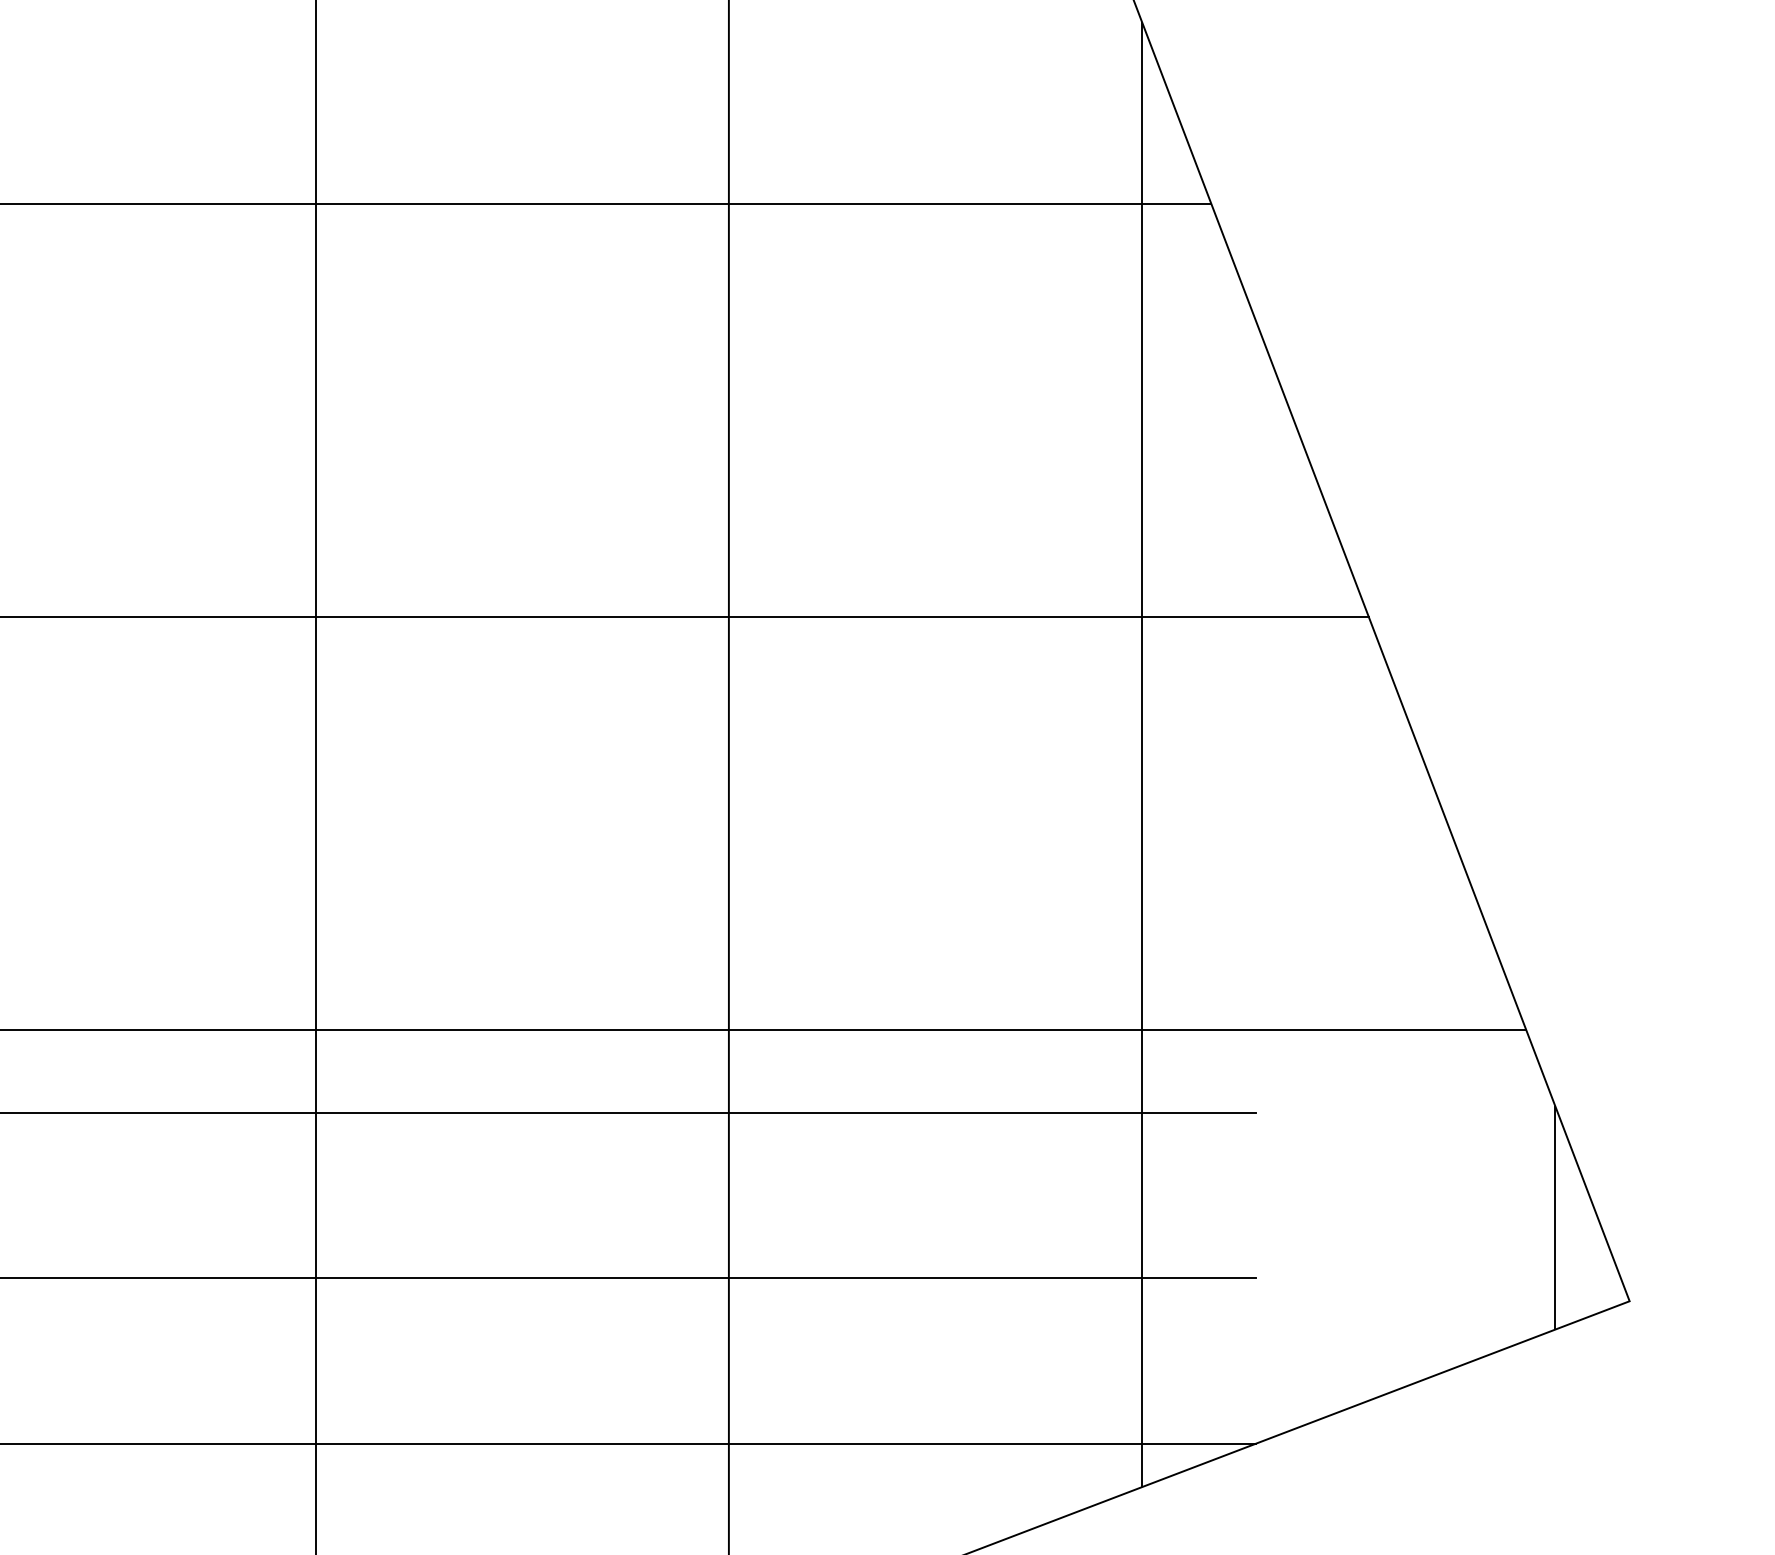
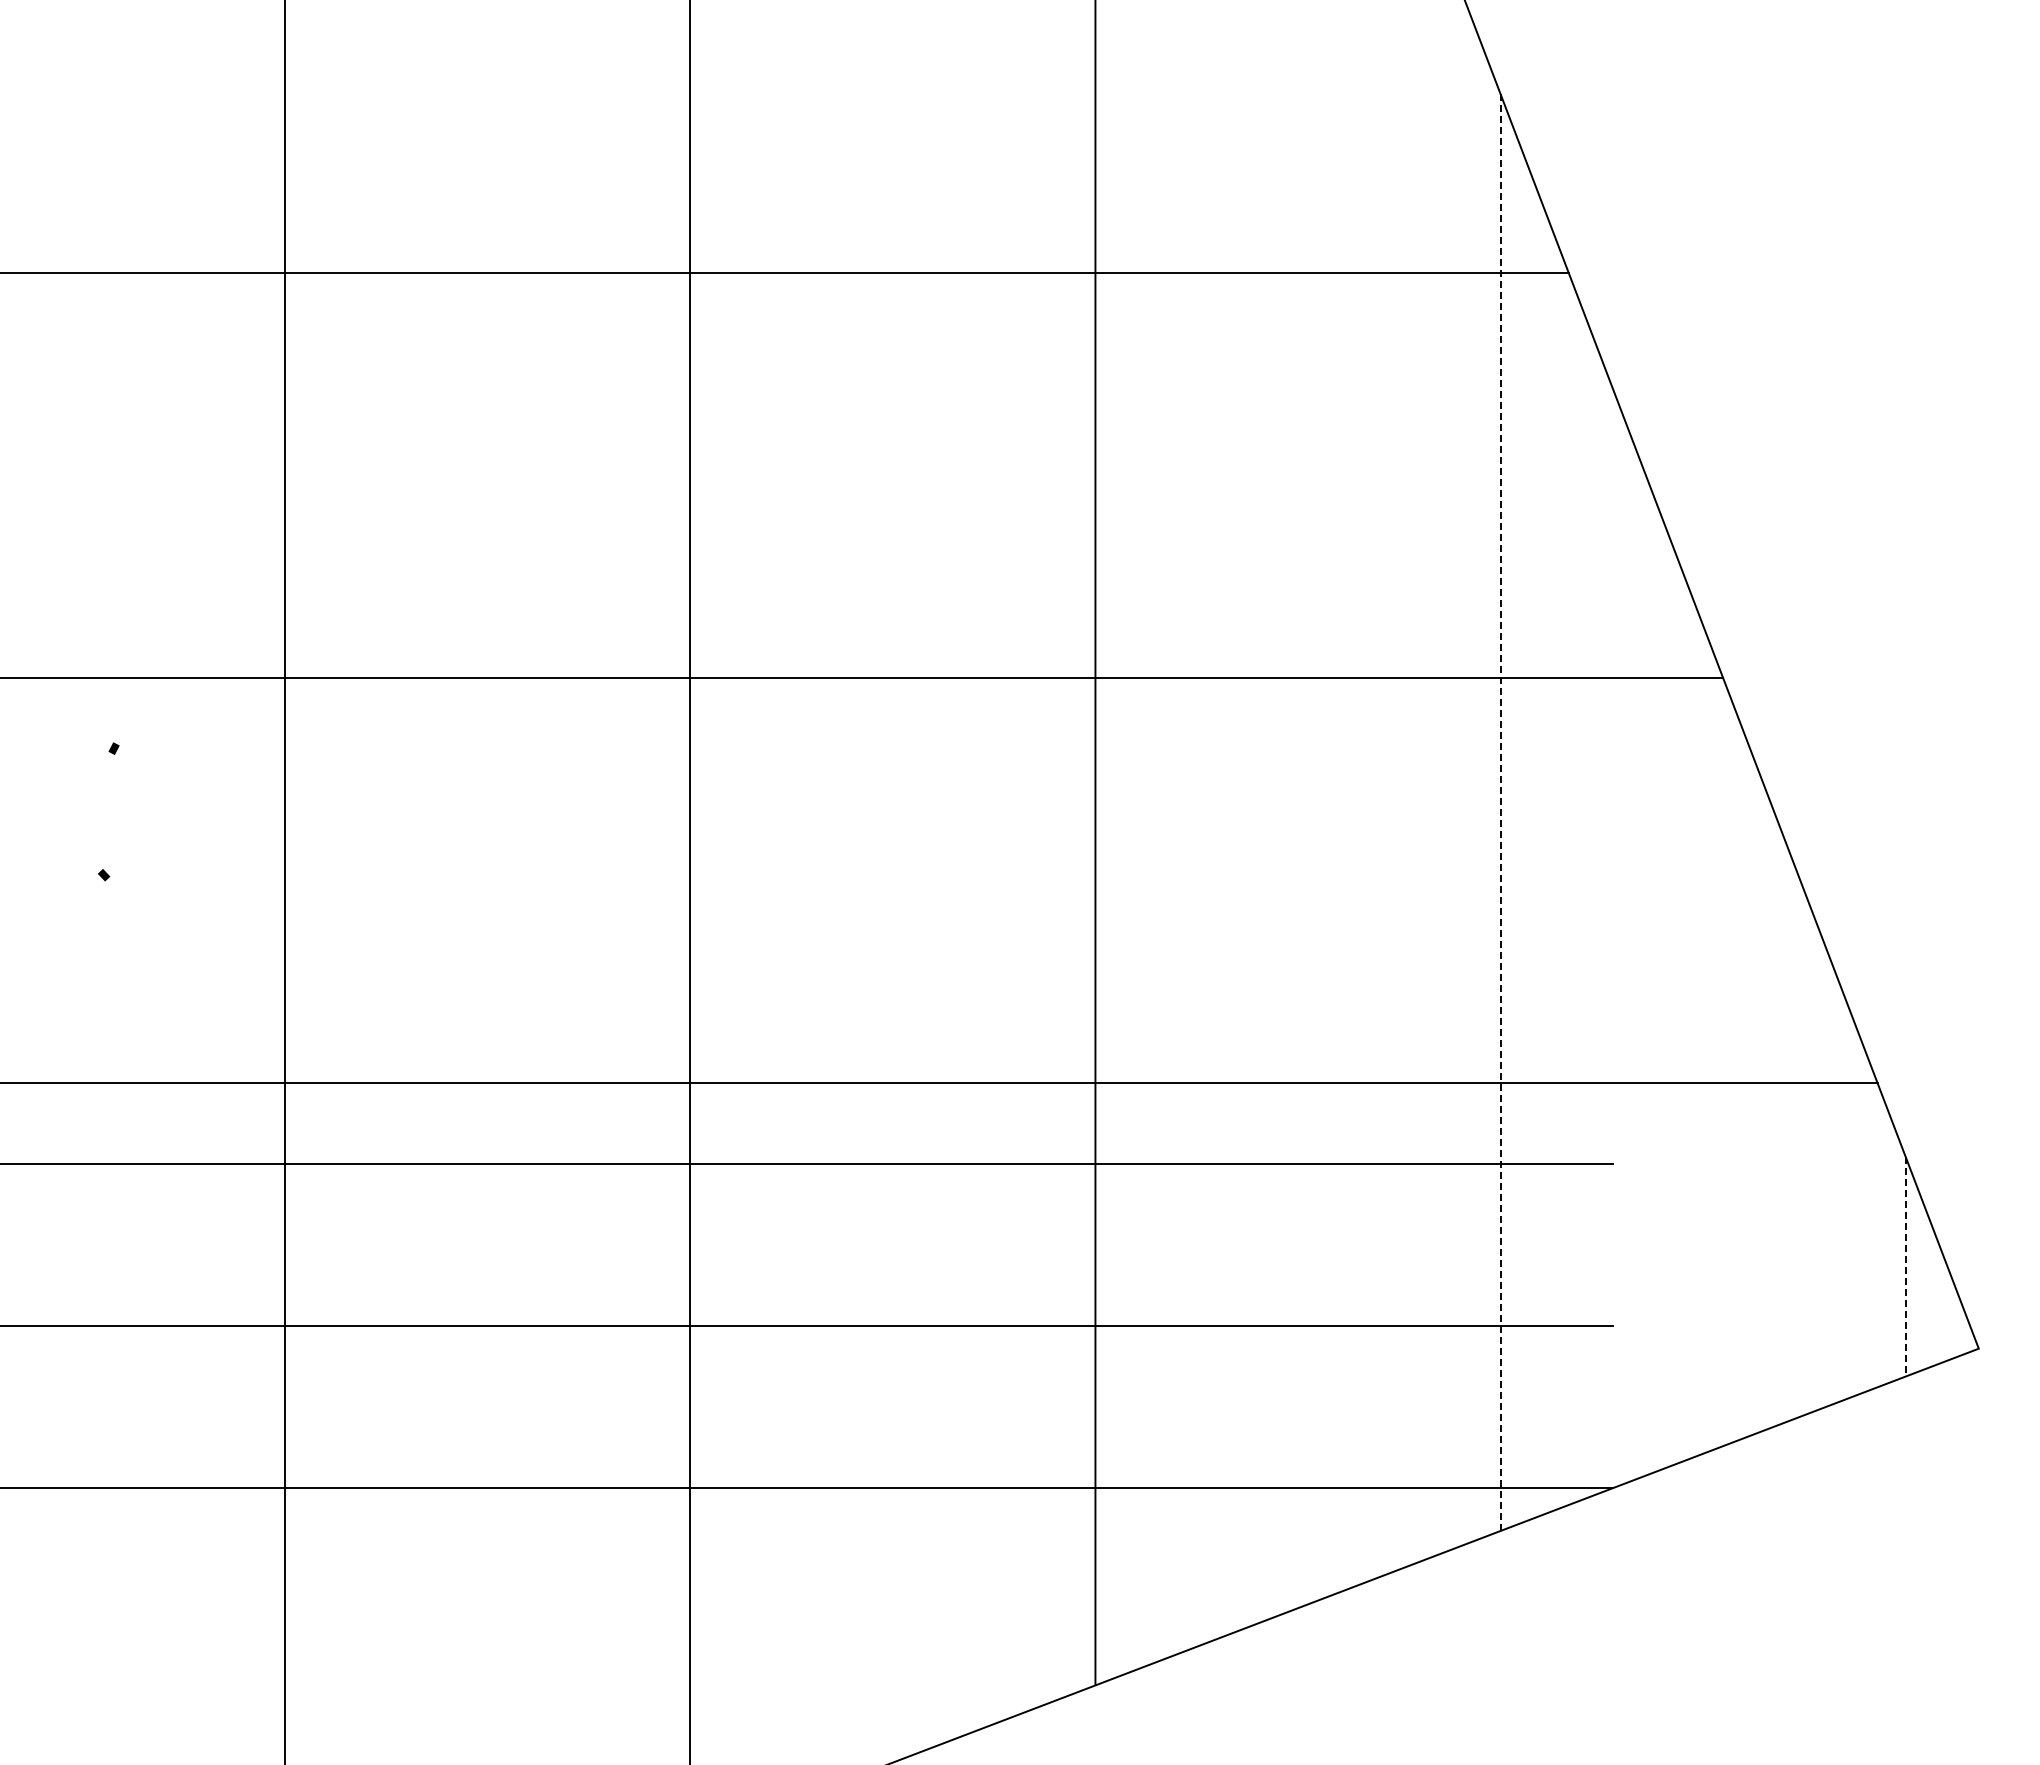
line: (1141, 755) -> (1500, 813), solid -> dashed
line: (1554, 1217) -> (1905, 1266), solid -> dashed

